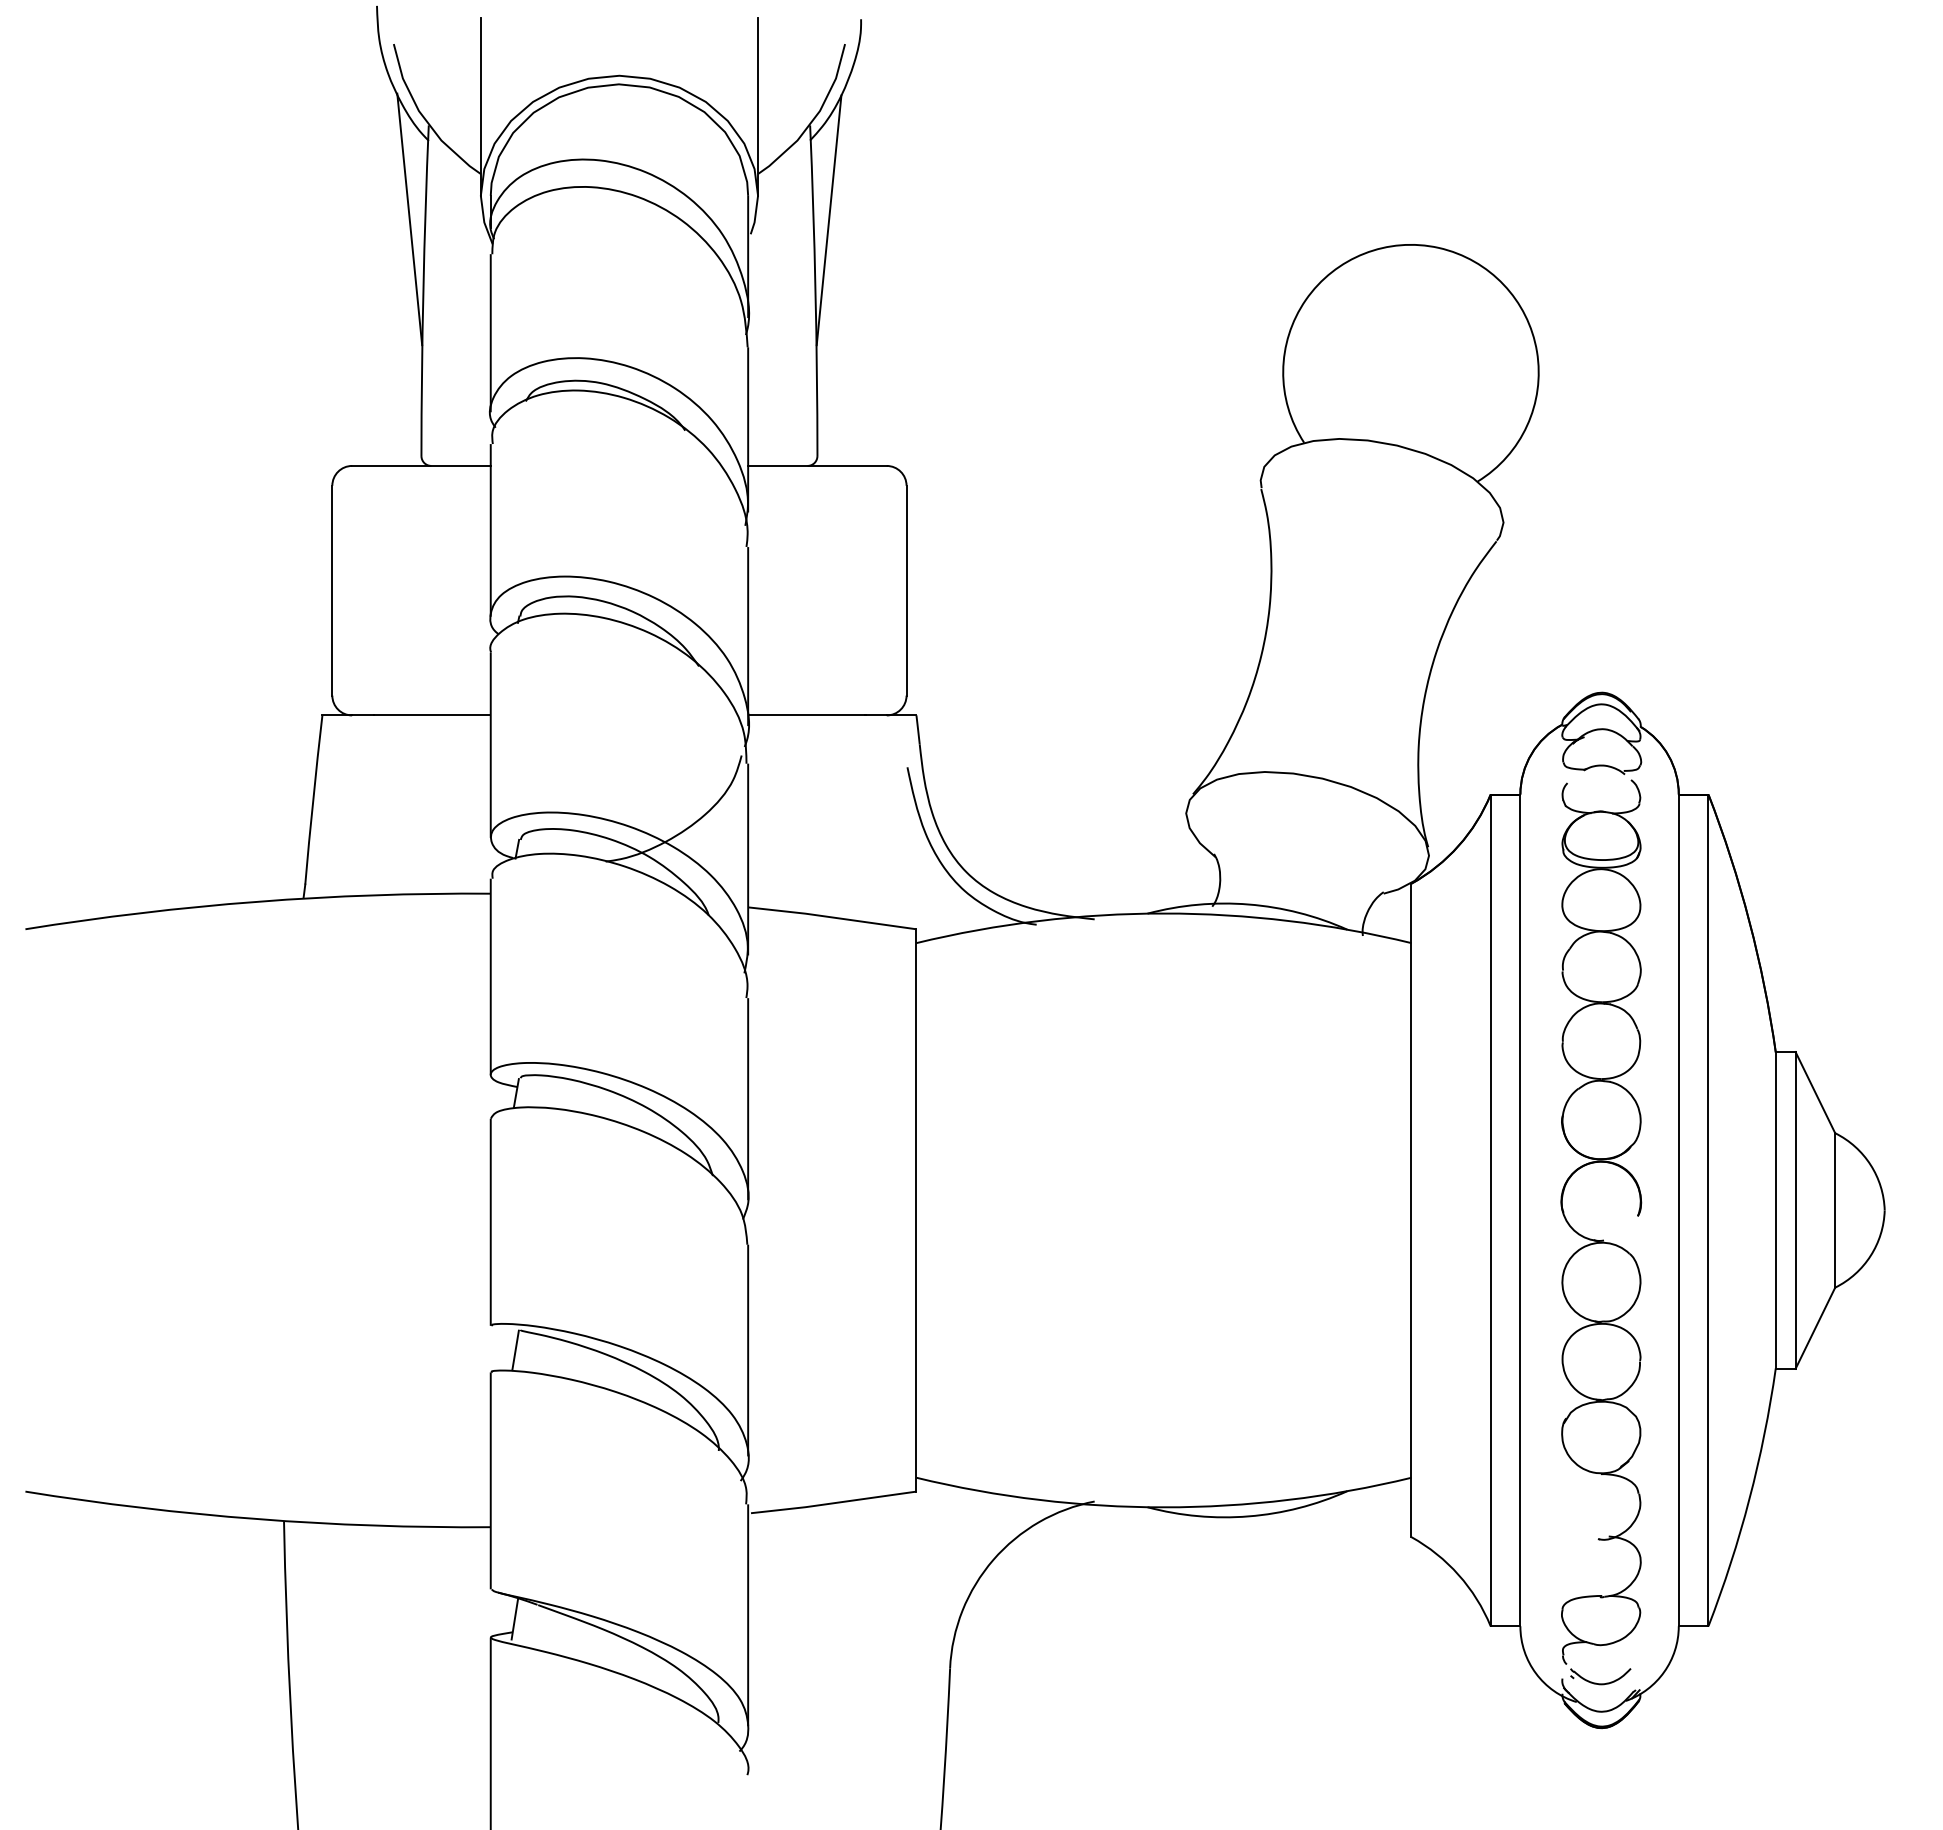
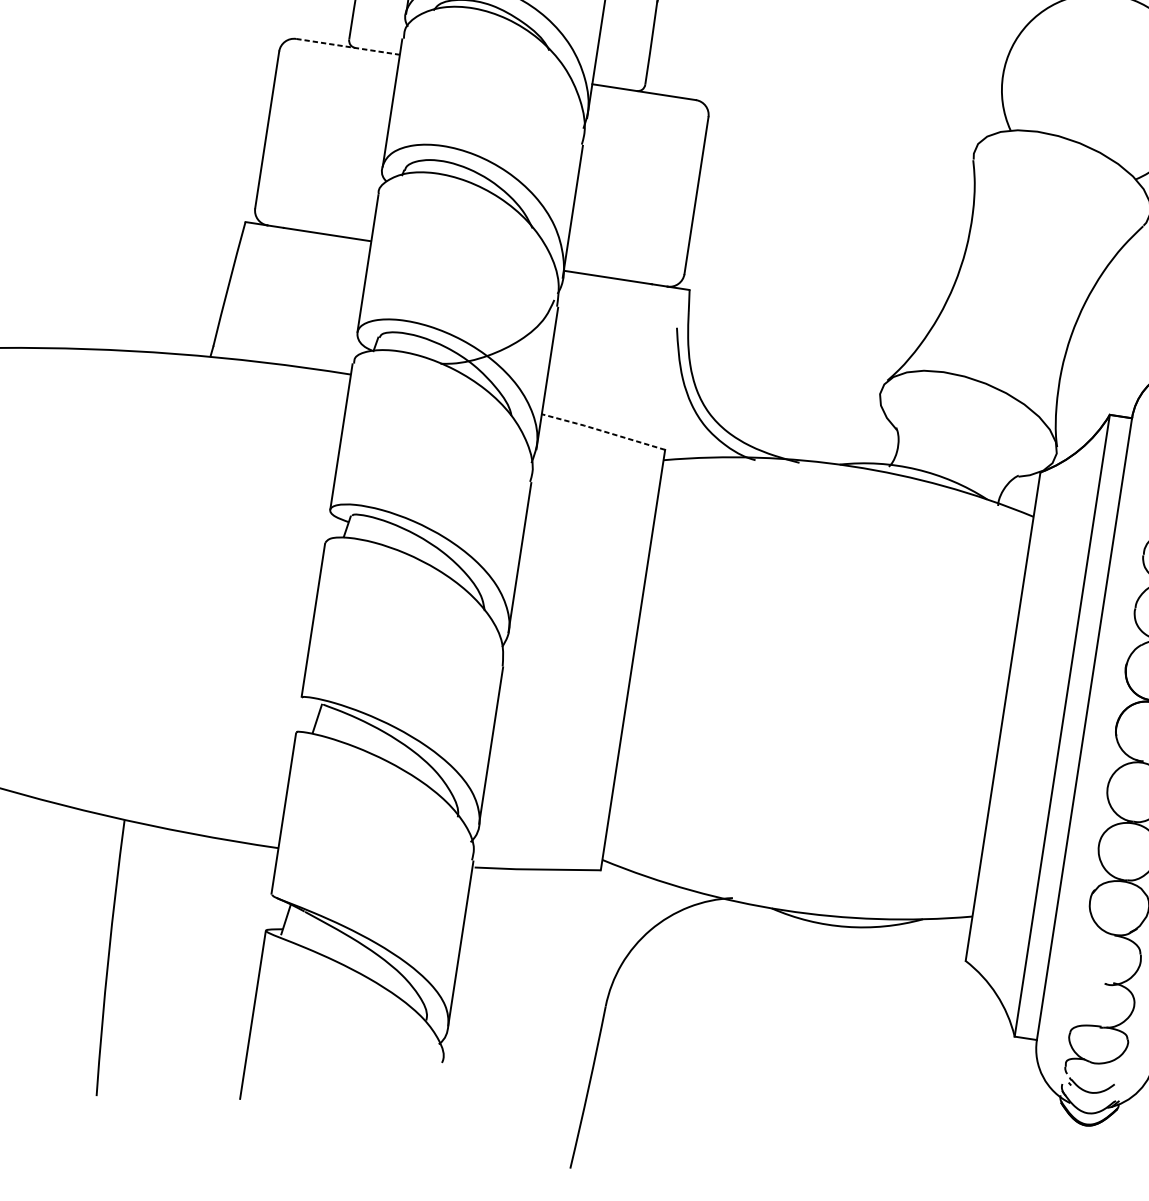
line: (421, 465) -> (348, 46), solid -> dashed
line: (831, 917) -> (602, 431), solid -> dashed

